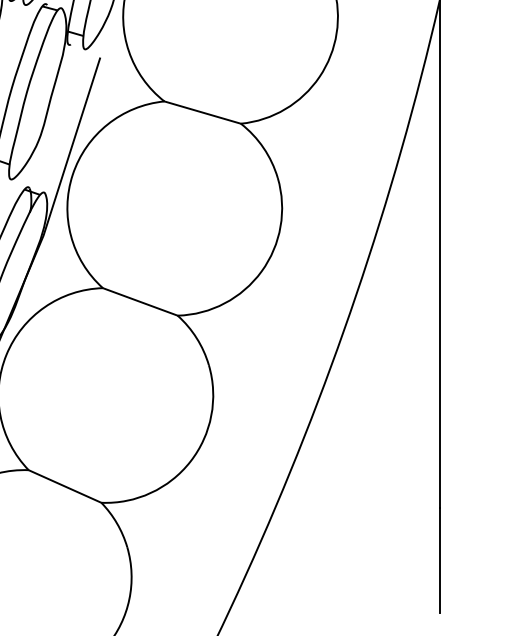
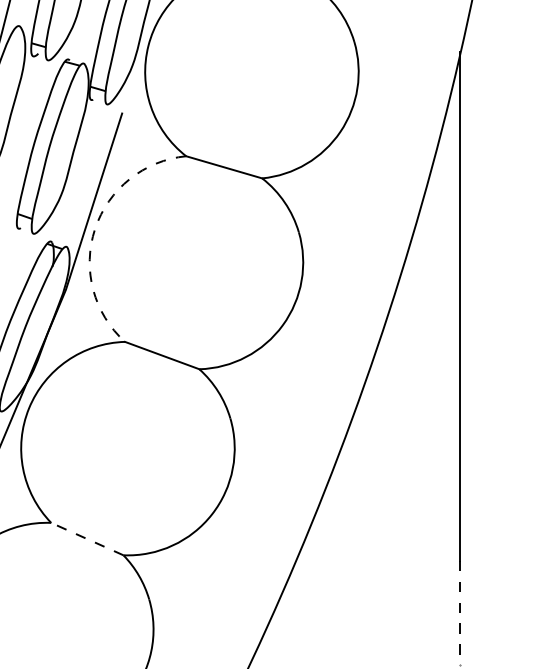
arc: (73, 175) -> (95, 229), solid -> dashed
line: (65, 486) -> (87, 539), solid -> dashed
line: (440, 561) -> (460, 613), solid -> dashed

